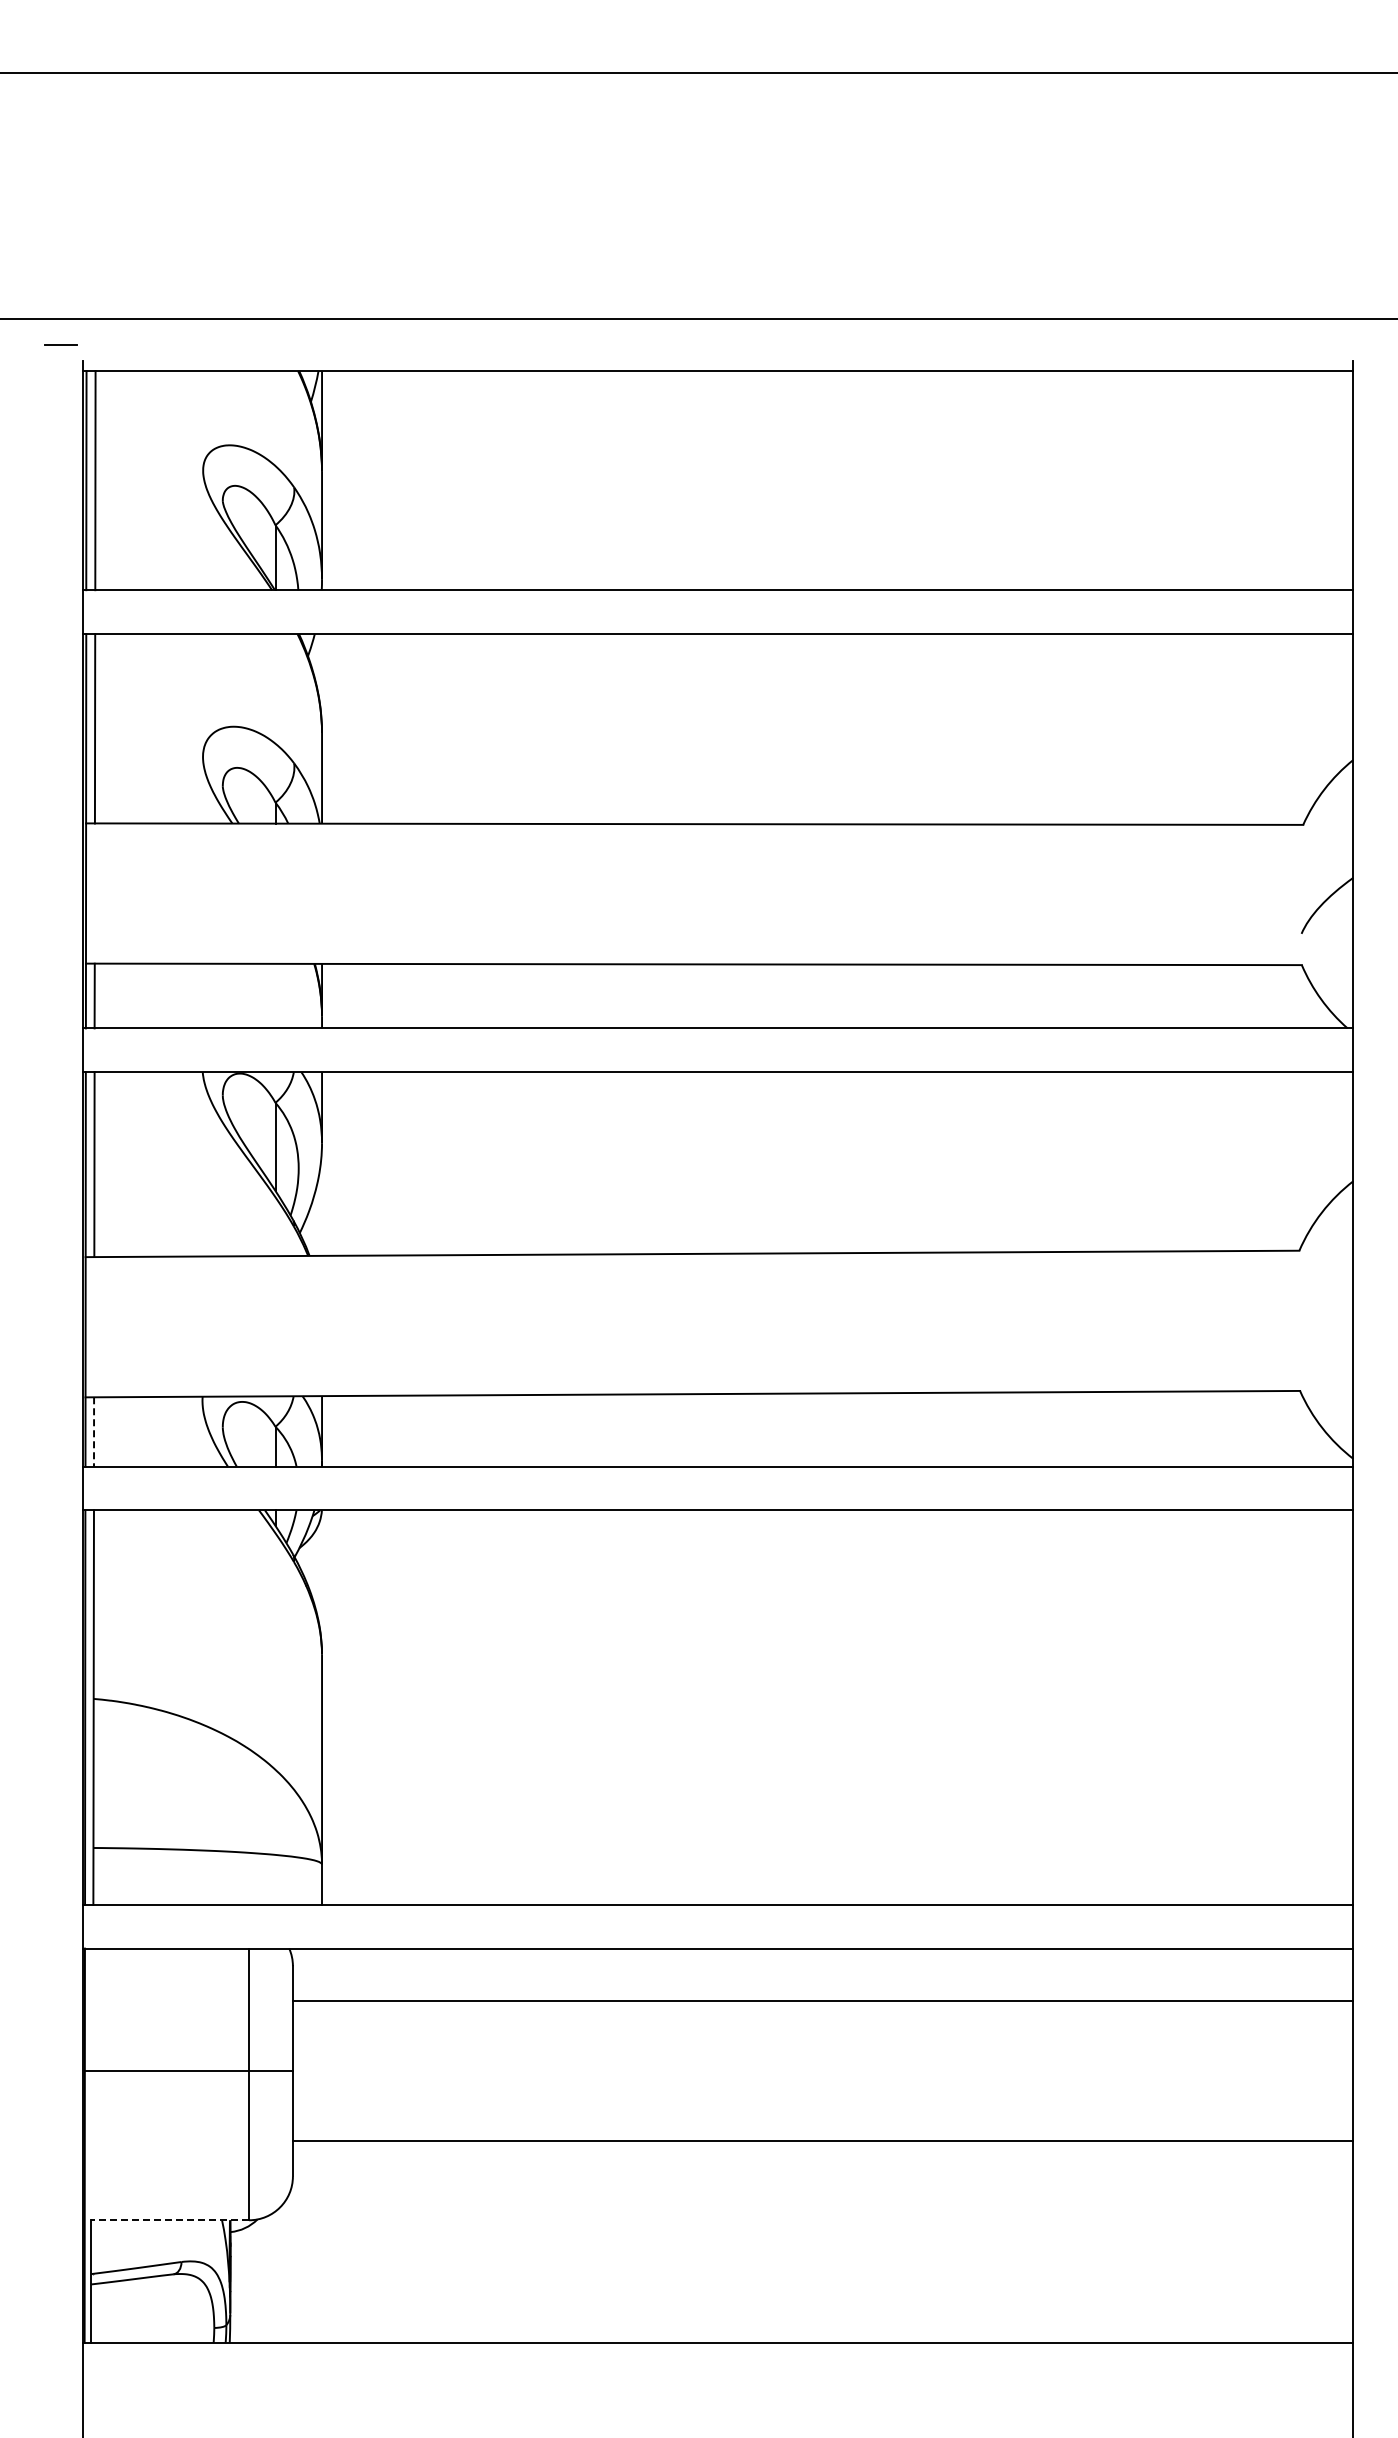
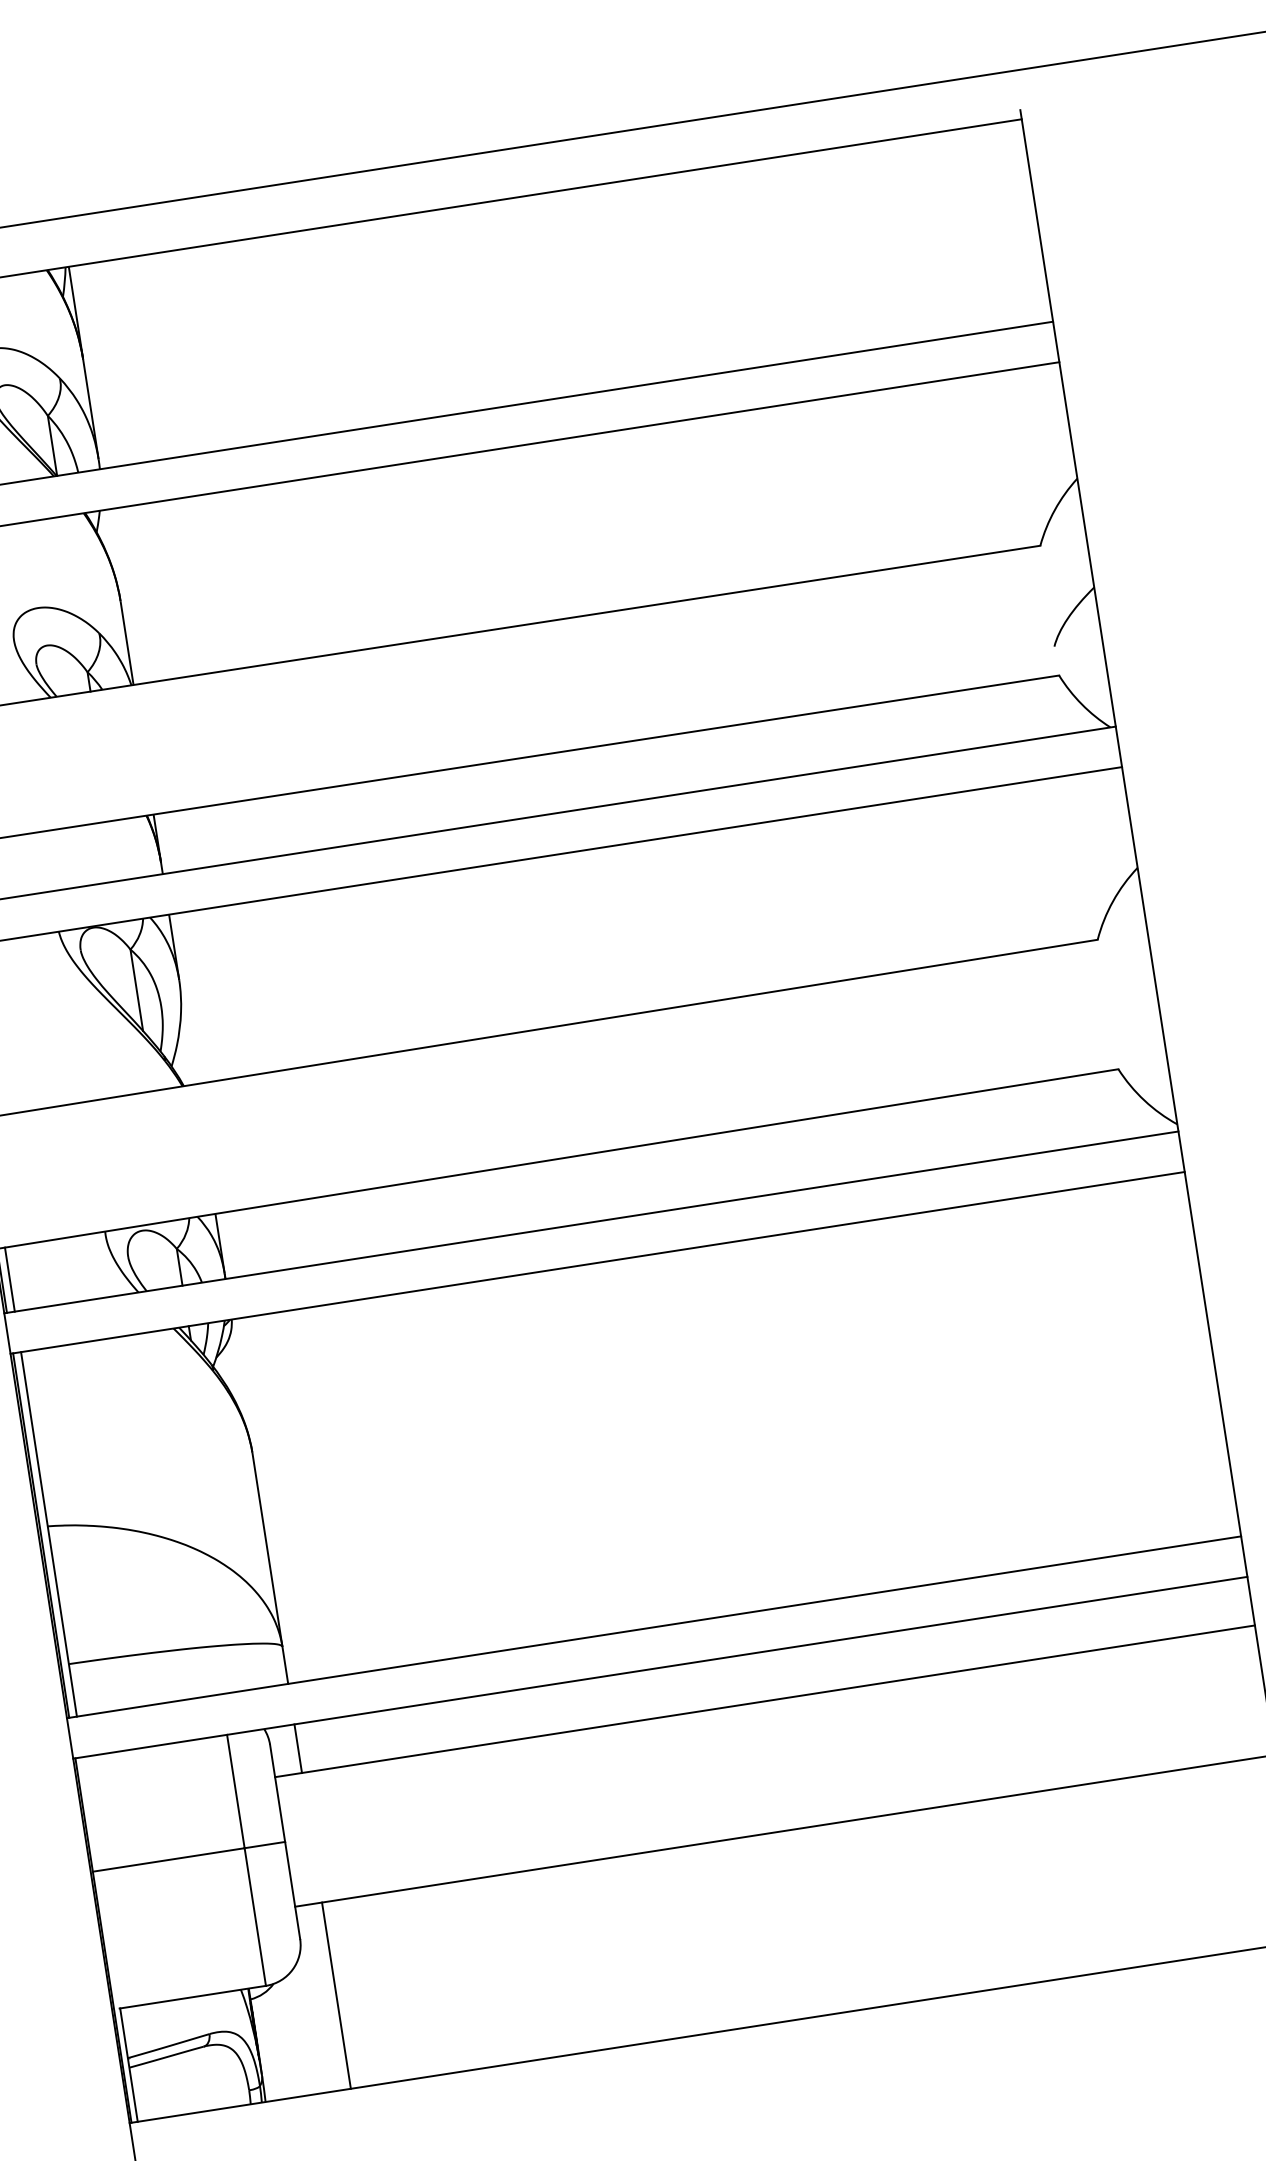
line: (94, 1431) -> (10, 1279), dashed -> solid
line: (322, 1974) -> (298, 1748), added
line: (169, 2220) -> (192, 1997), dashed -> solid
line: (322, 2241) -> (336, 1994), added

